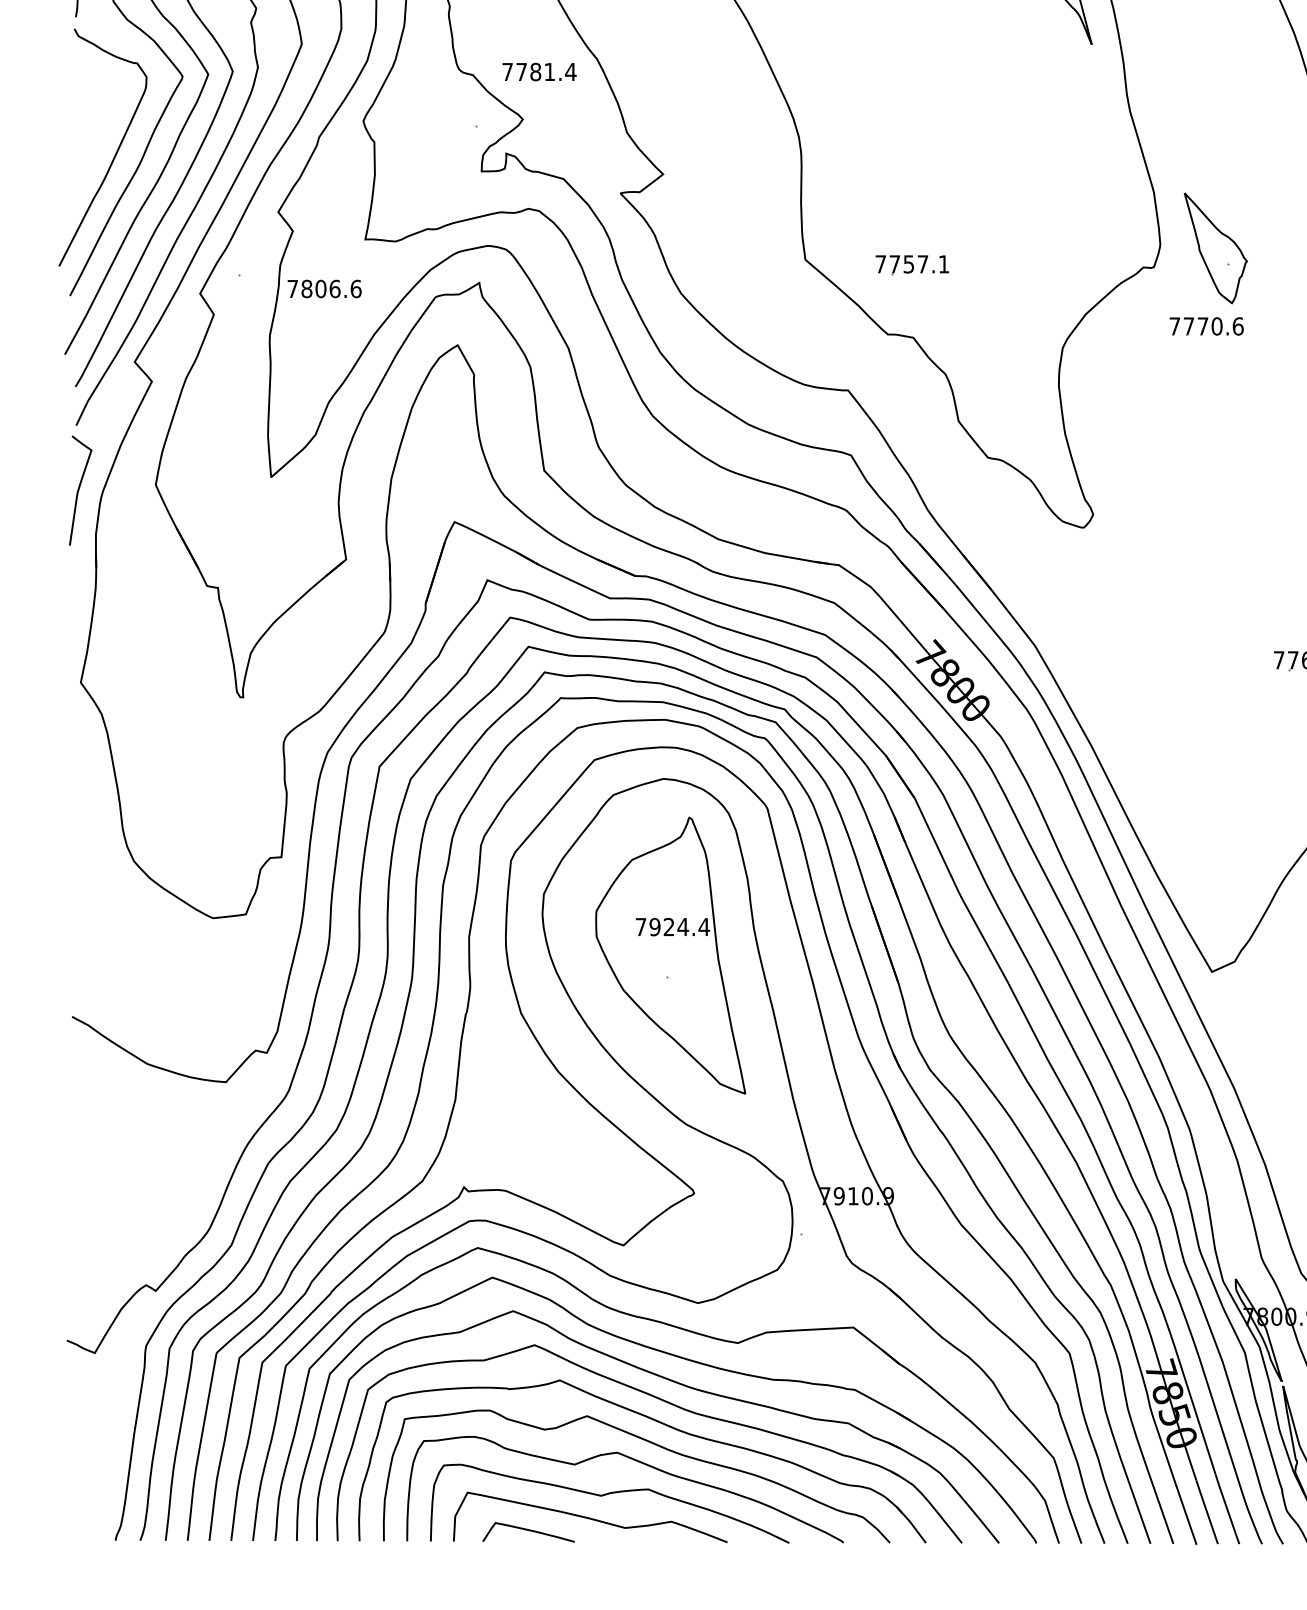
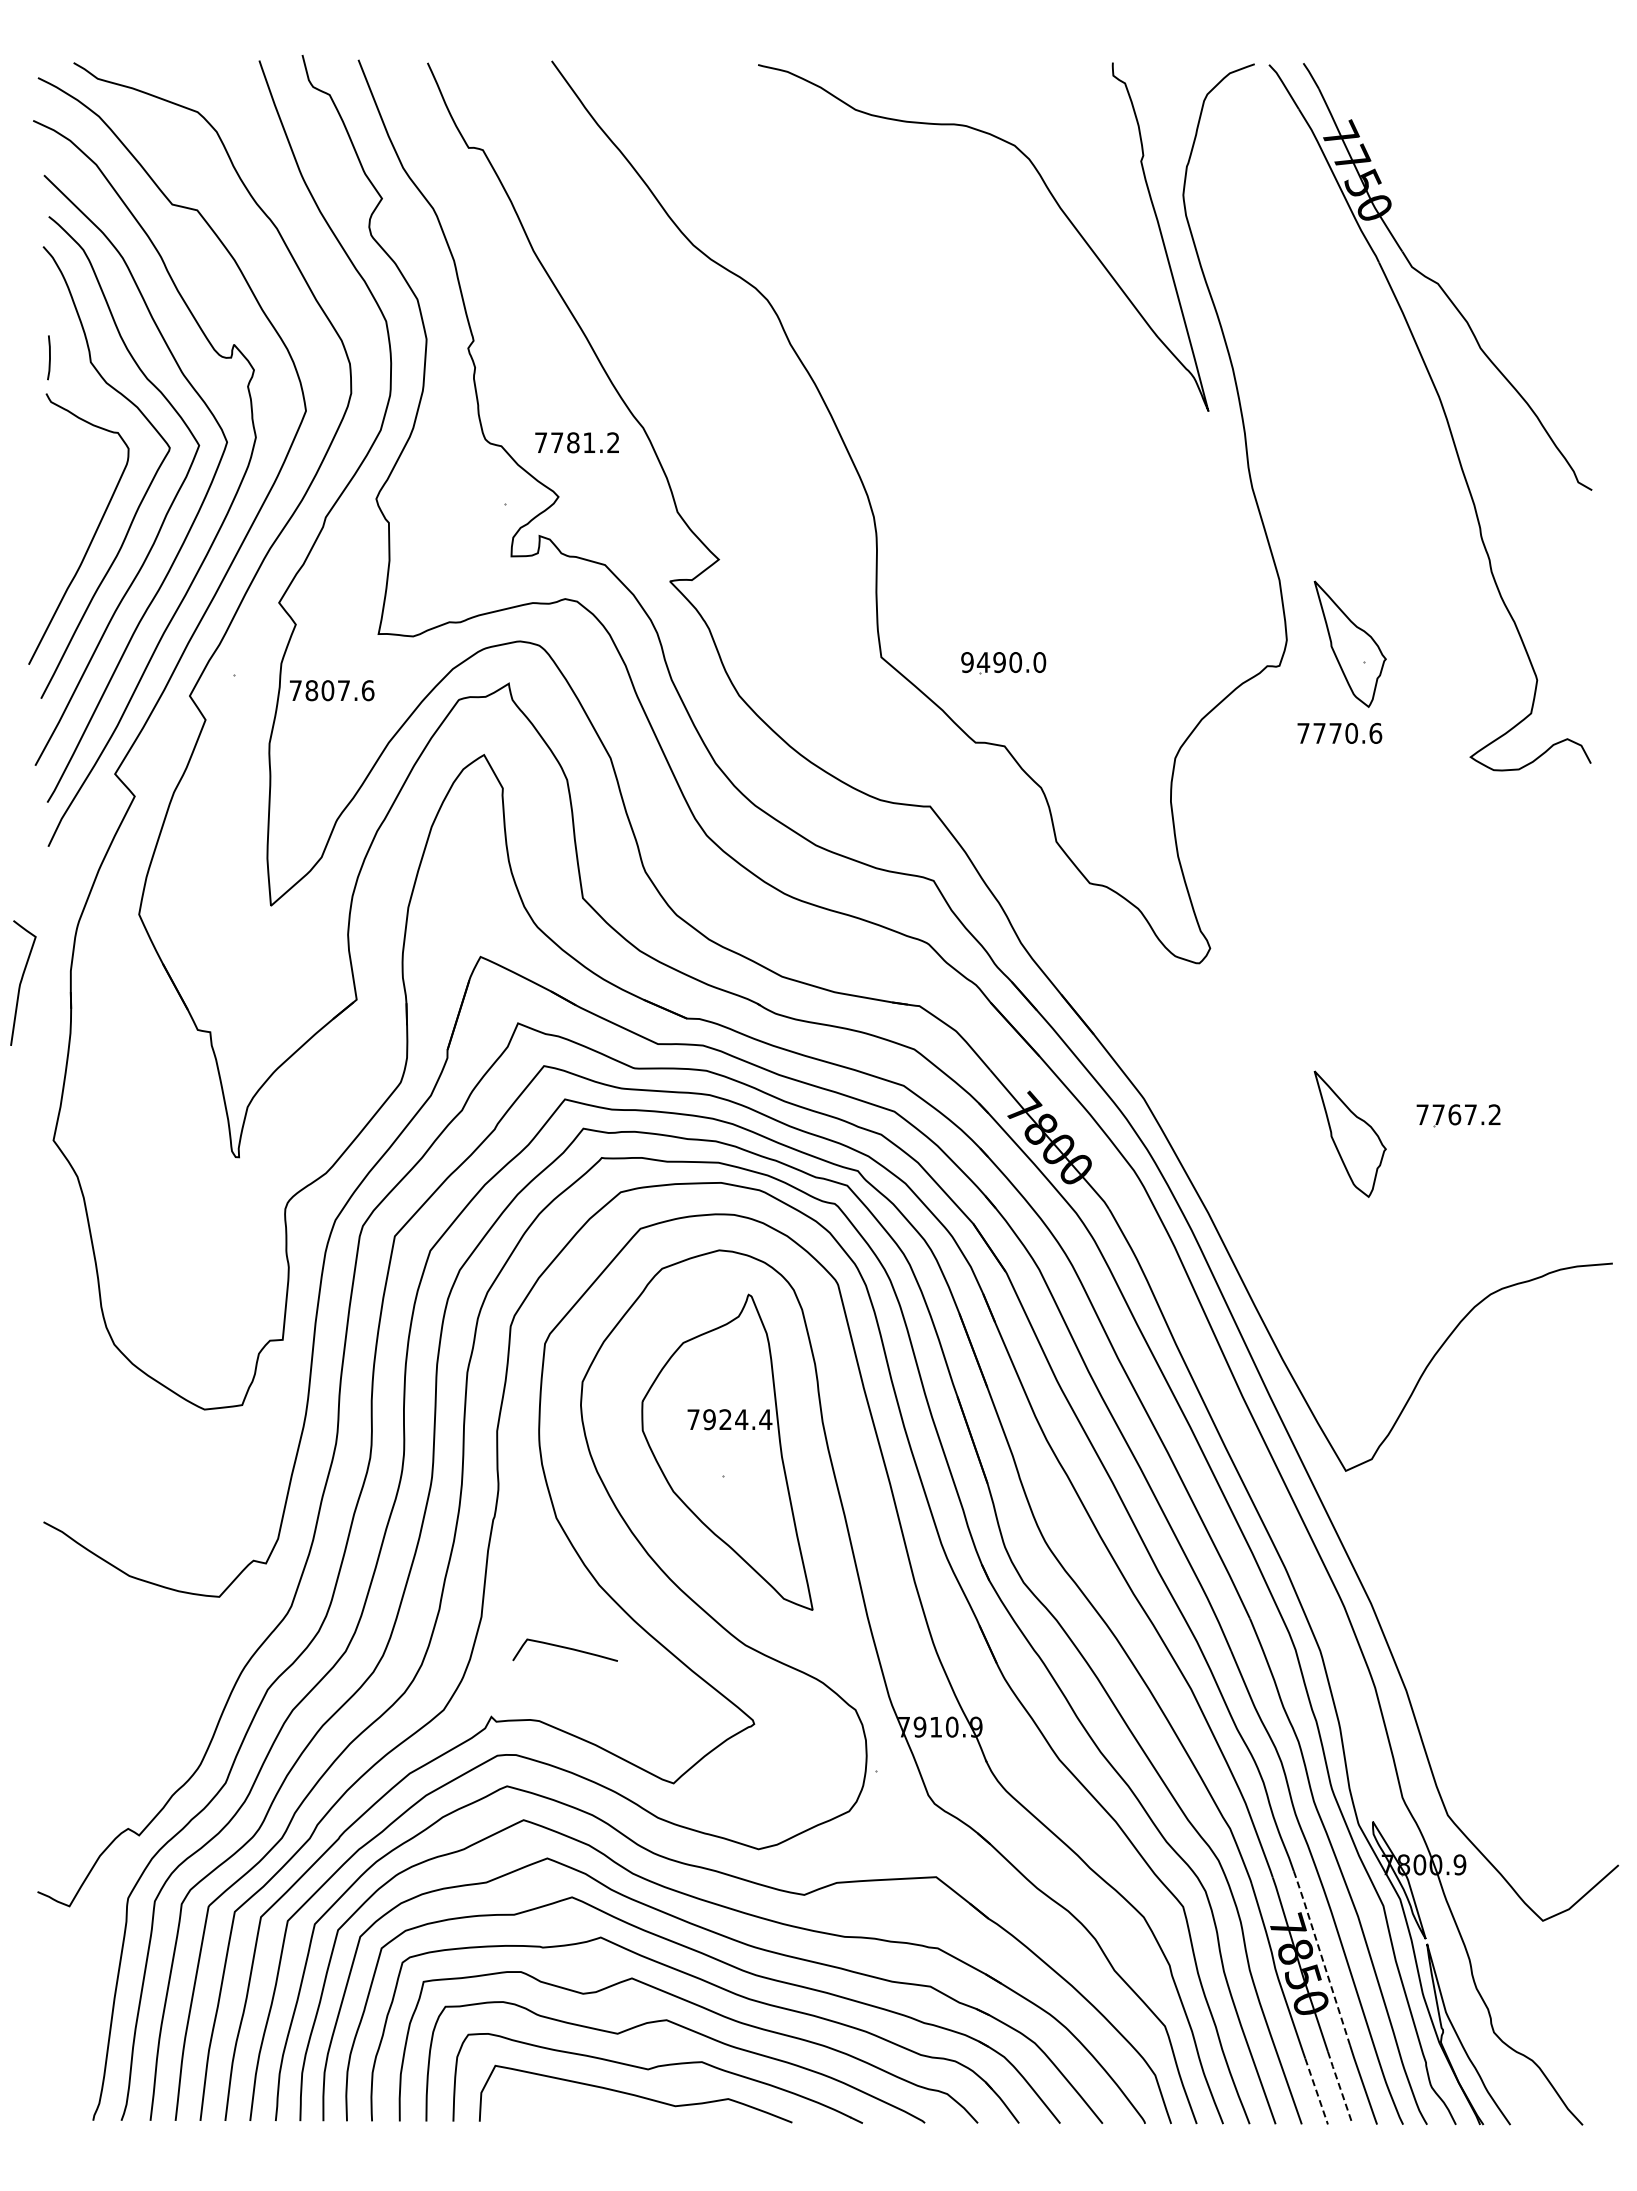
text: (570, 71) -> (613, 442), 7781.4 -> 7781.2
text: (912, 264) -> (1003, 662), 7757.1 -> 9490.0
text: (334, 288) -> (343, 690), 7806.6 -> 7807.6
curve: (79, 490) -> (21, 982), moved
part: (1215, 676) -> (1349, 1133), added
line: (1190, 1397) -> (1321, 1957), solid -> dashed
line: (1207, 1512) -> (1340, 2088), solid -> dashed
line: (1186, 1515) -> (1316, 2091), solid -> dashed
curve: (528, 1530) -> (564, 1648), moved

